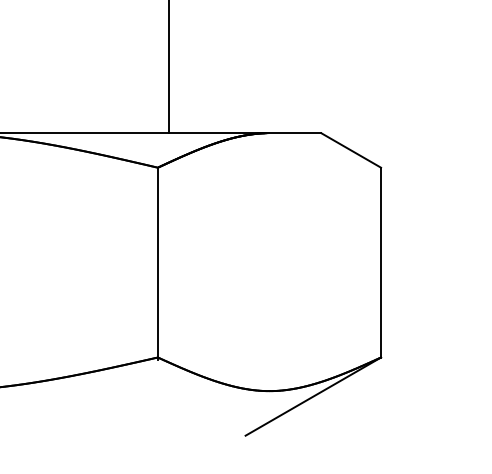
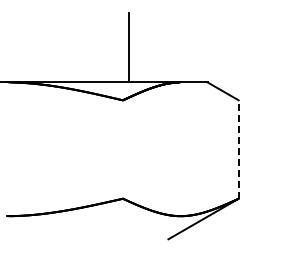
line: (157, 262) -> (122, 149), removed
line: (380, 262) -> (238, 149), solid -> dashed

